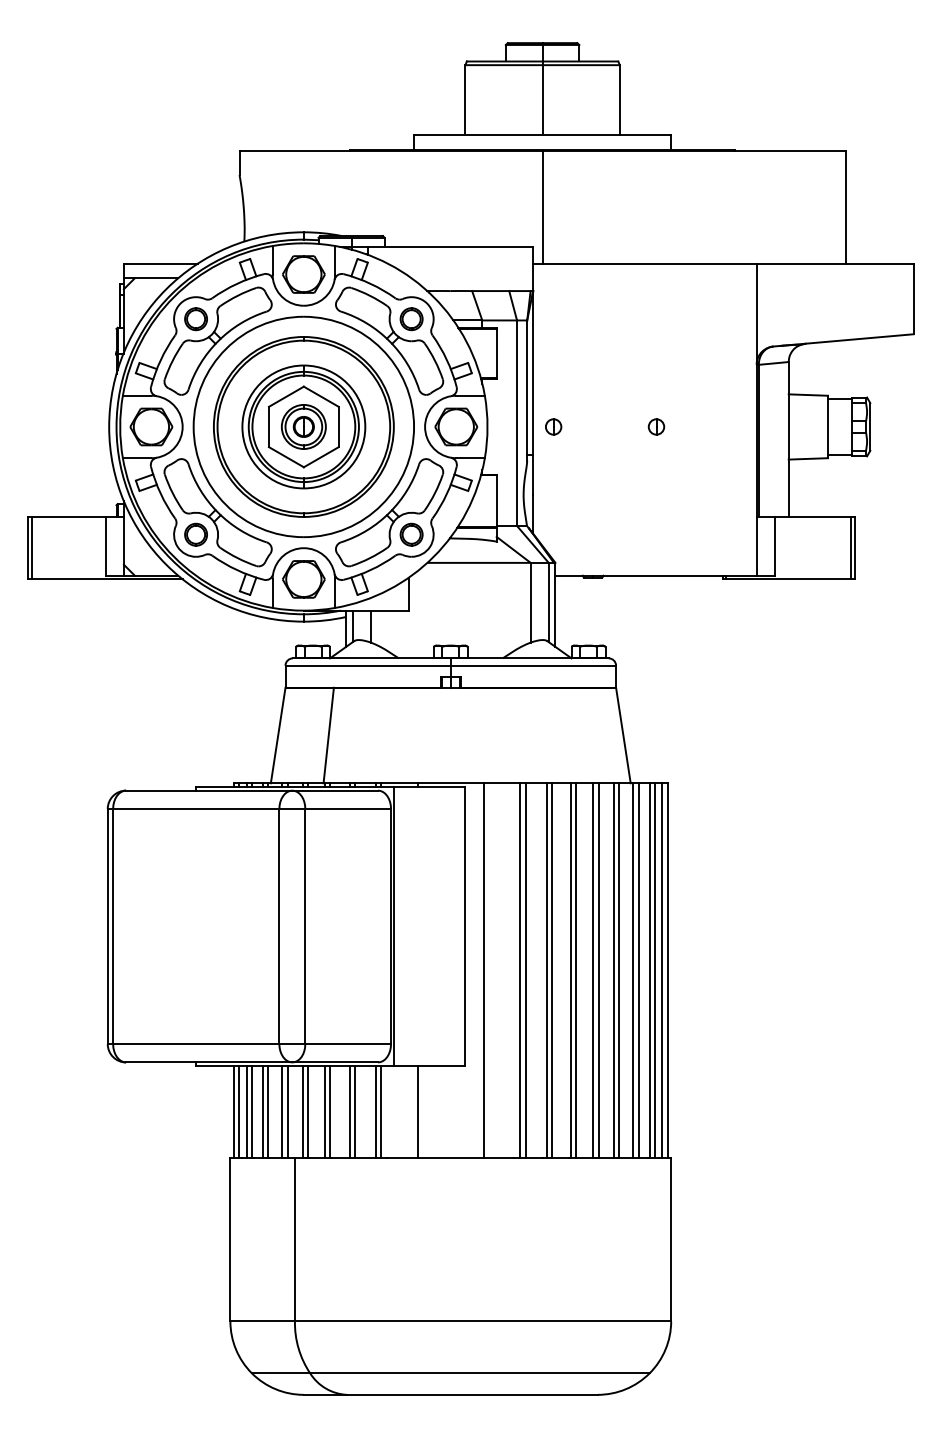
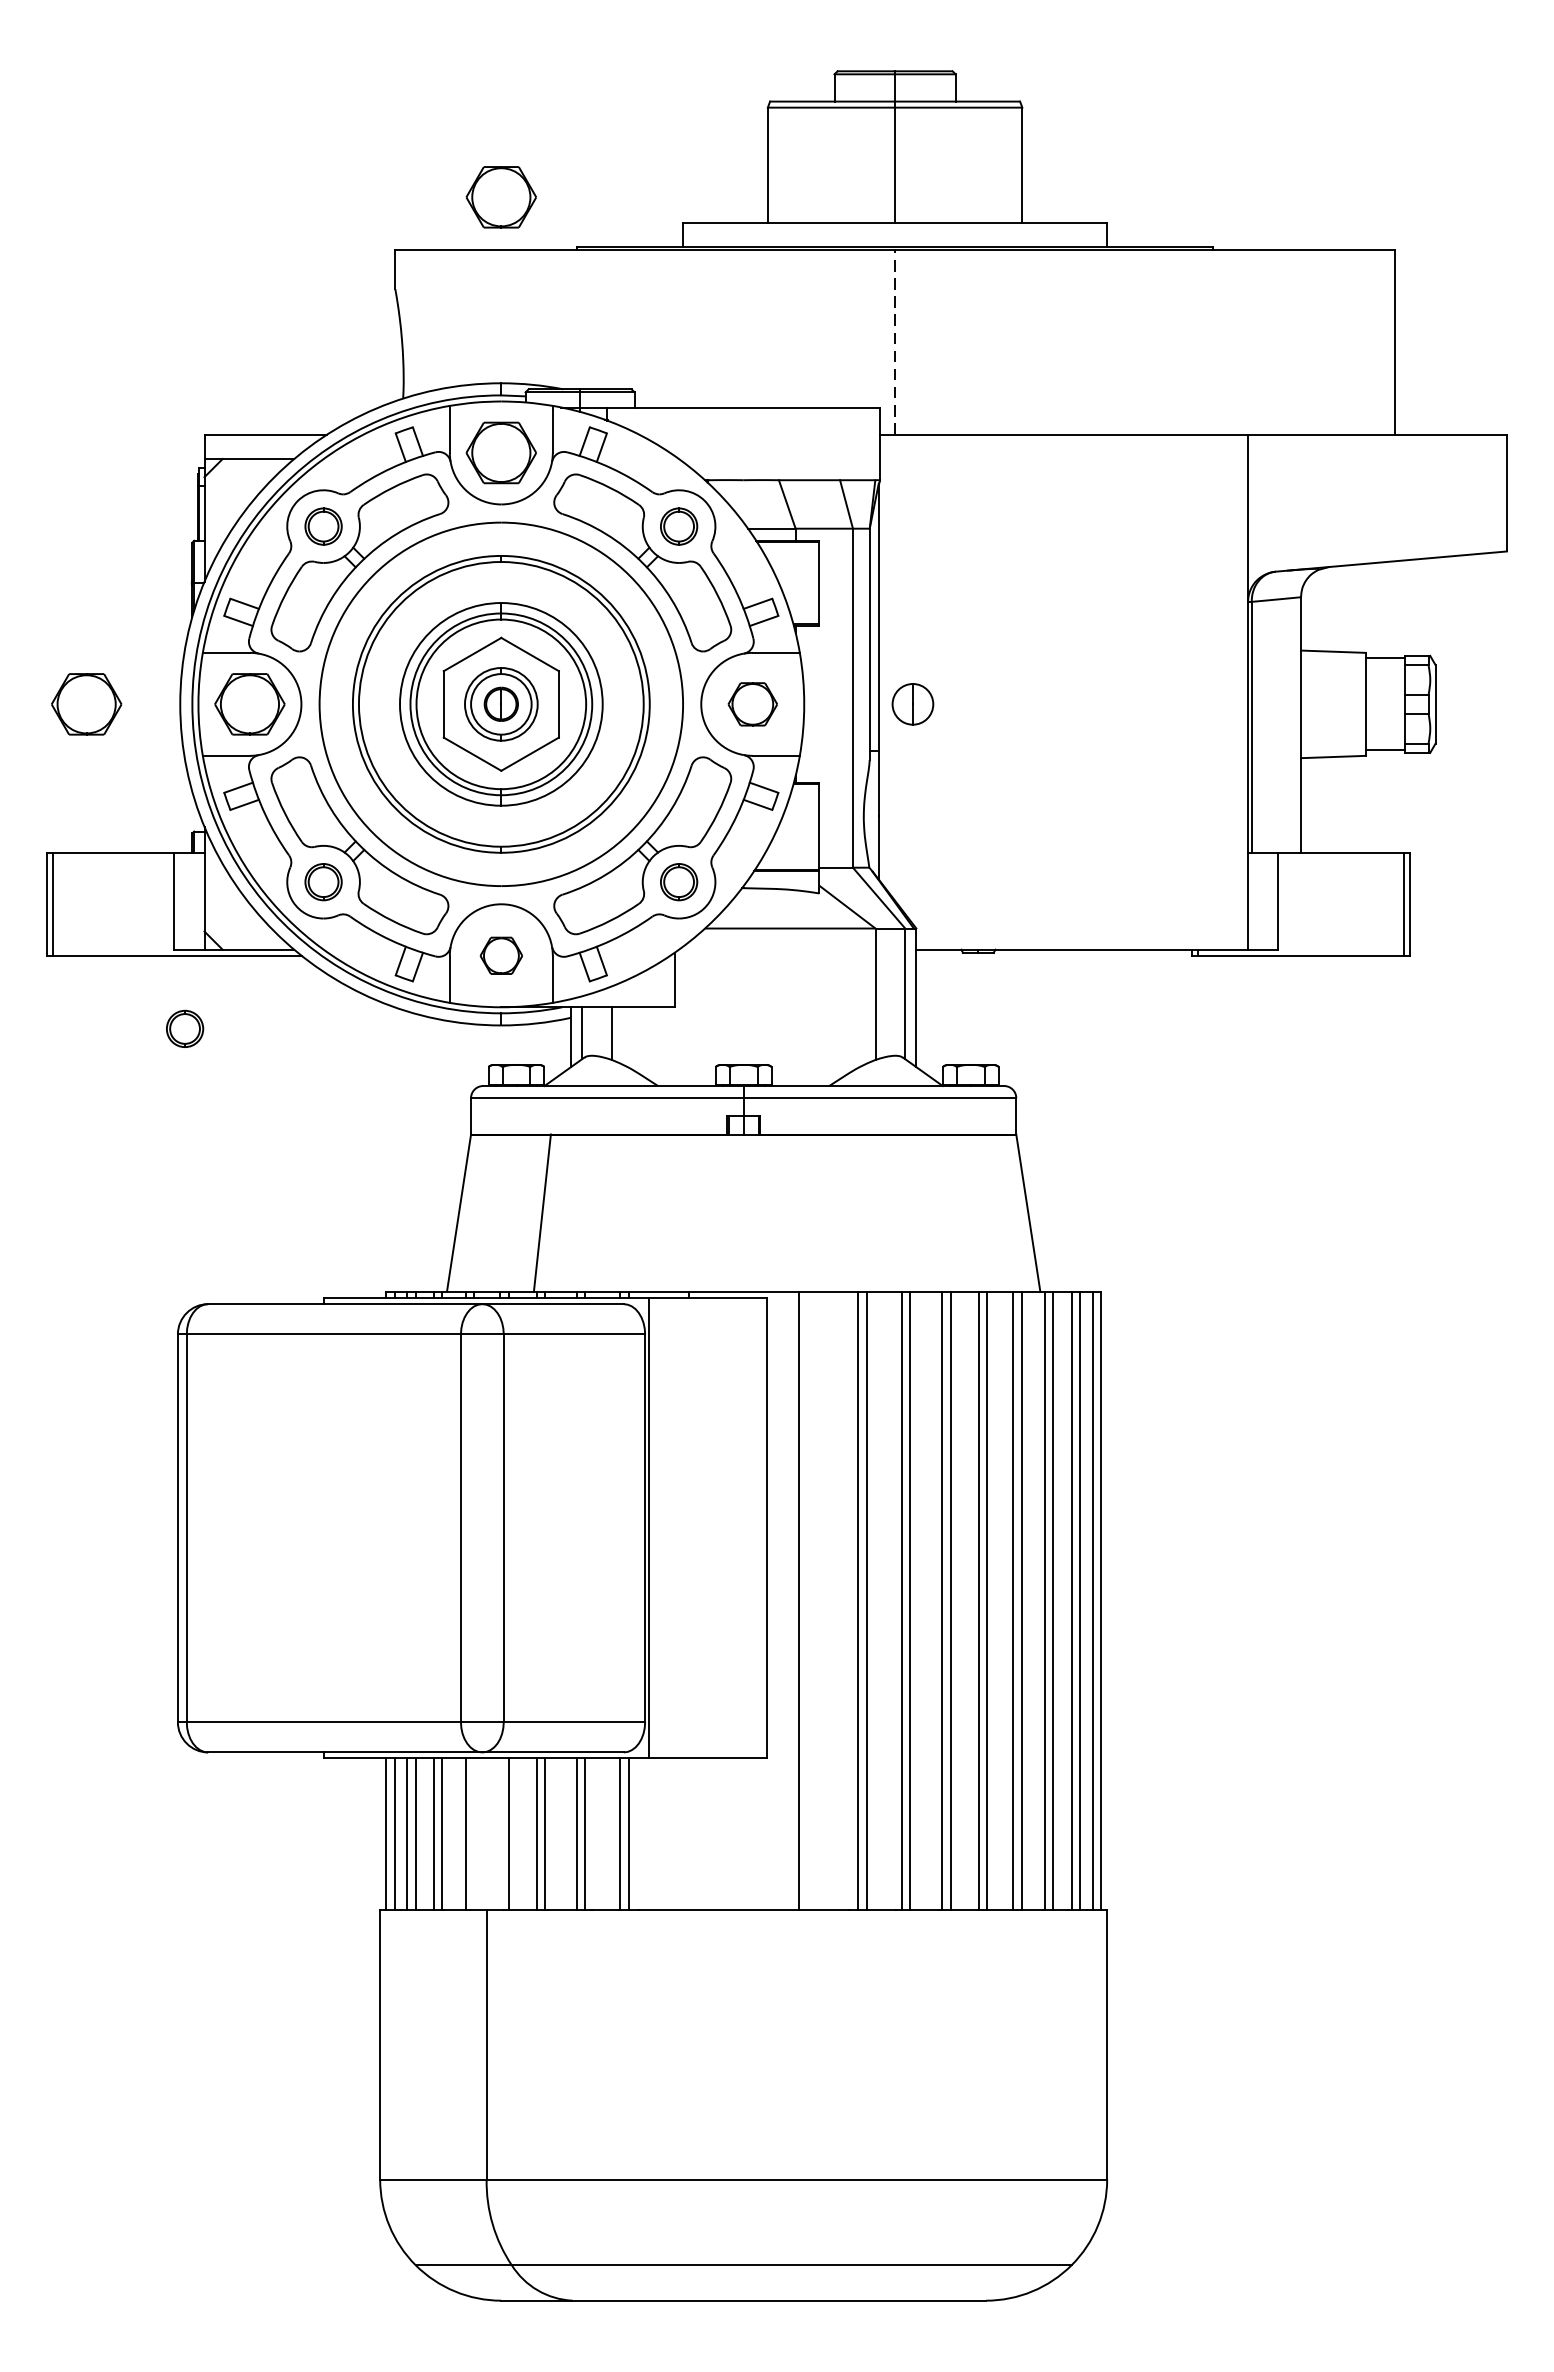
part: (303, 119) -> (500, 197), added
line: (542, 207) -> (894, 342), solid -> dashed
part: (52, 426) -> (86, 703), added
part: (456, 426) -> (753, 703), size x0.7
part: (553, 426) -> (913, 703), size x1.6
part: (656, 426) -> (1082, 703), removed
part: (303, 579) -> (500, 955), size x0.6
part: (111, 623) -> (184, 1028), added
line: (287, 1111) -> (474, 1833), removed
line: (303, 1111) -> (500, 1833), removed
line: (417, 1111) -> (688, 1833), removed

